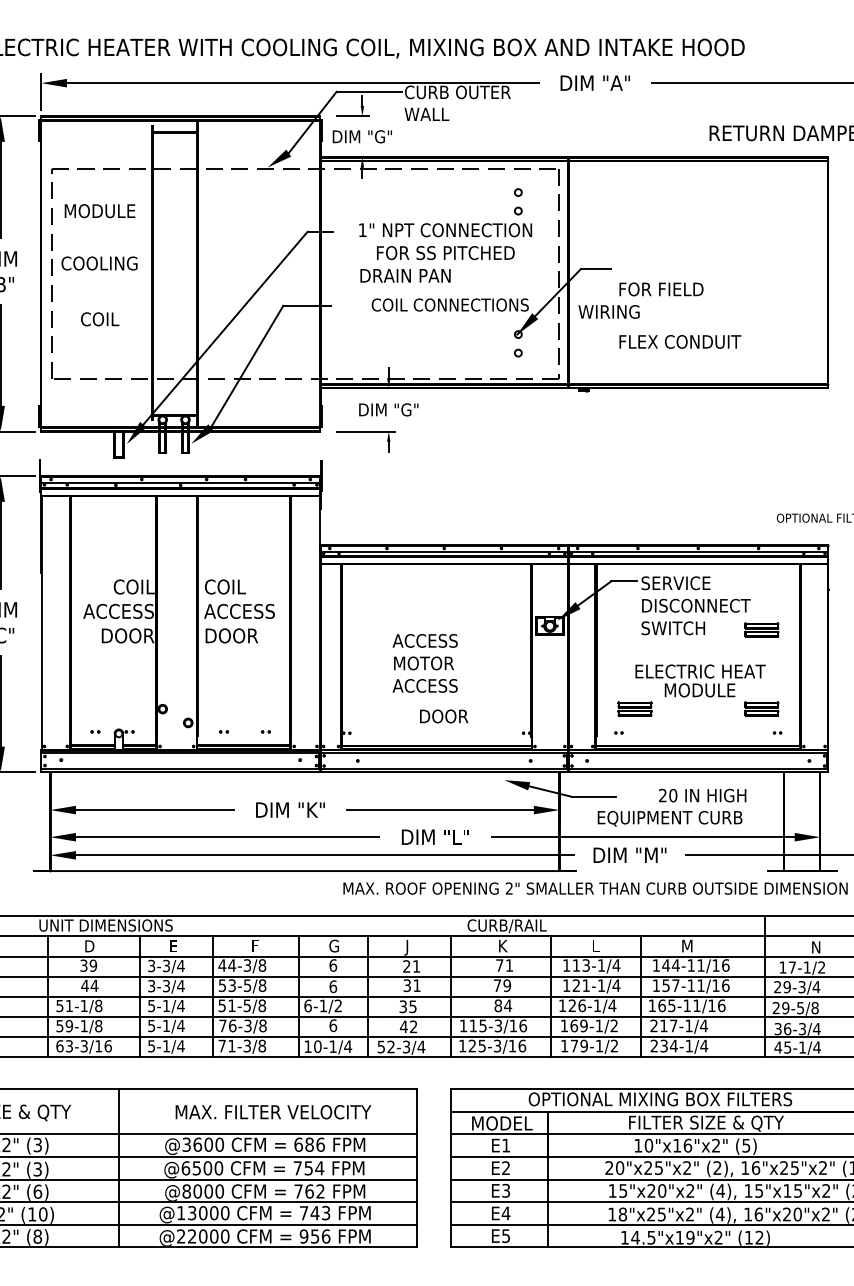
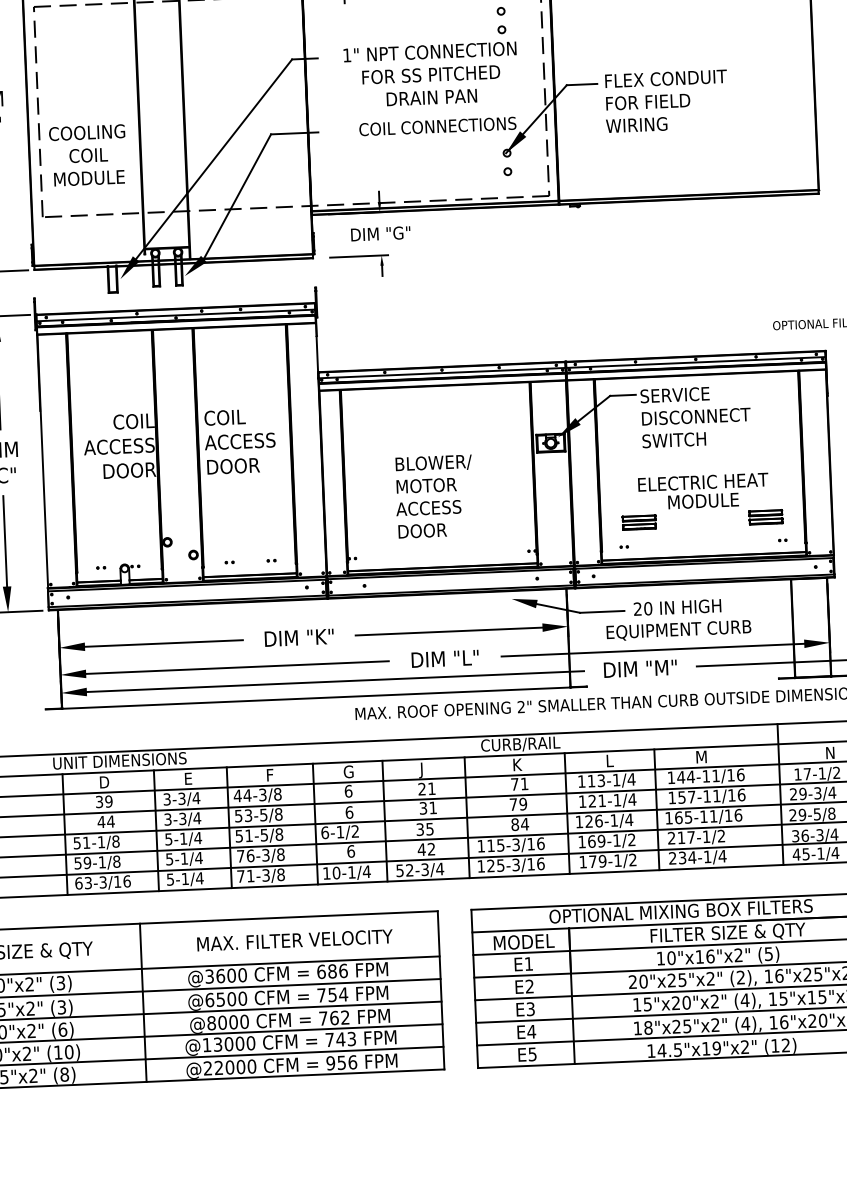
text: (99, 211) -> (88, 178), moved
text: (99, 263) -> (87, 132), moved
text: (405, 275) -> (431, 97), moved
text: (608, 311) -> (636, 124), moved
text: (680, 341) -> (666, 78), moved
part: (761, 629) -> (762, 437), removed
text: (431, 641) -> (433, 463), ACCESS -> BLOWER/
text: (444, 716) -> (422, 530), moved
text: (702, 795) -> (677, 607), moved
text: (703, 1025) -> (721, 835), 217-1/4 -> 217-1/2

